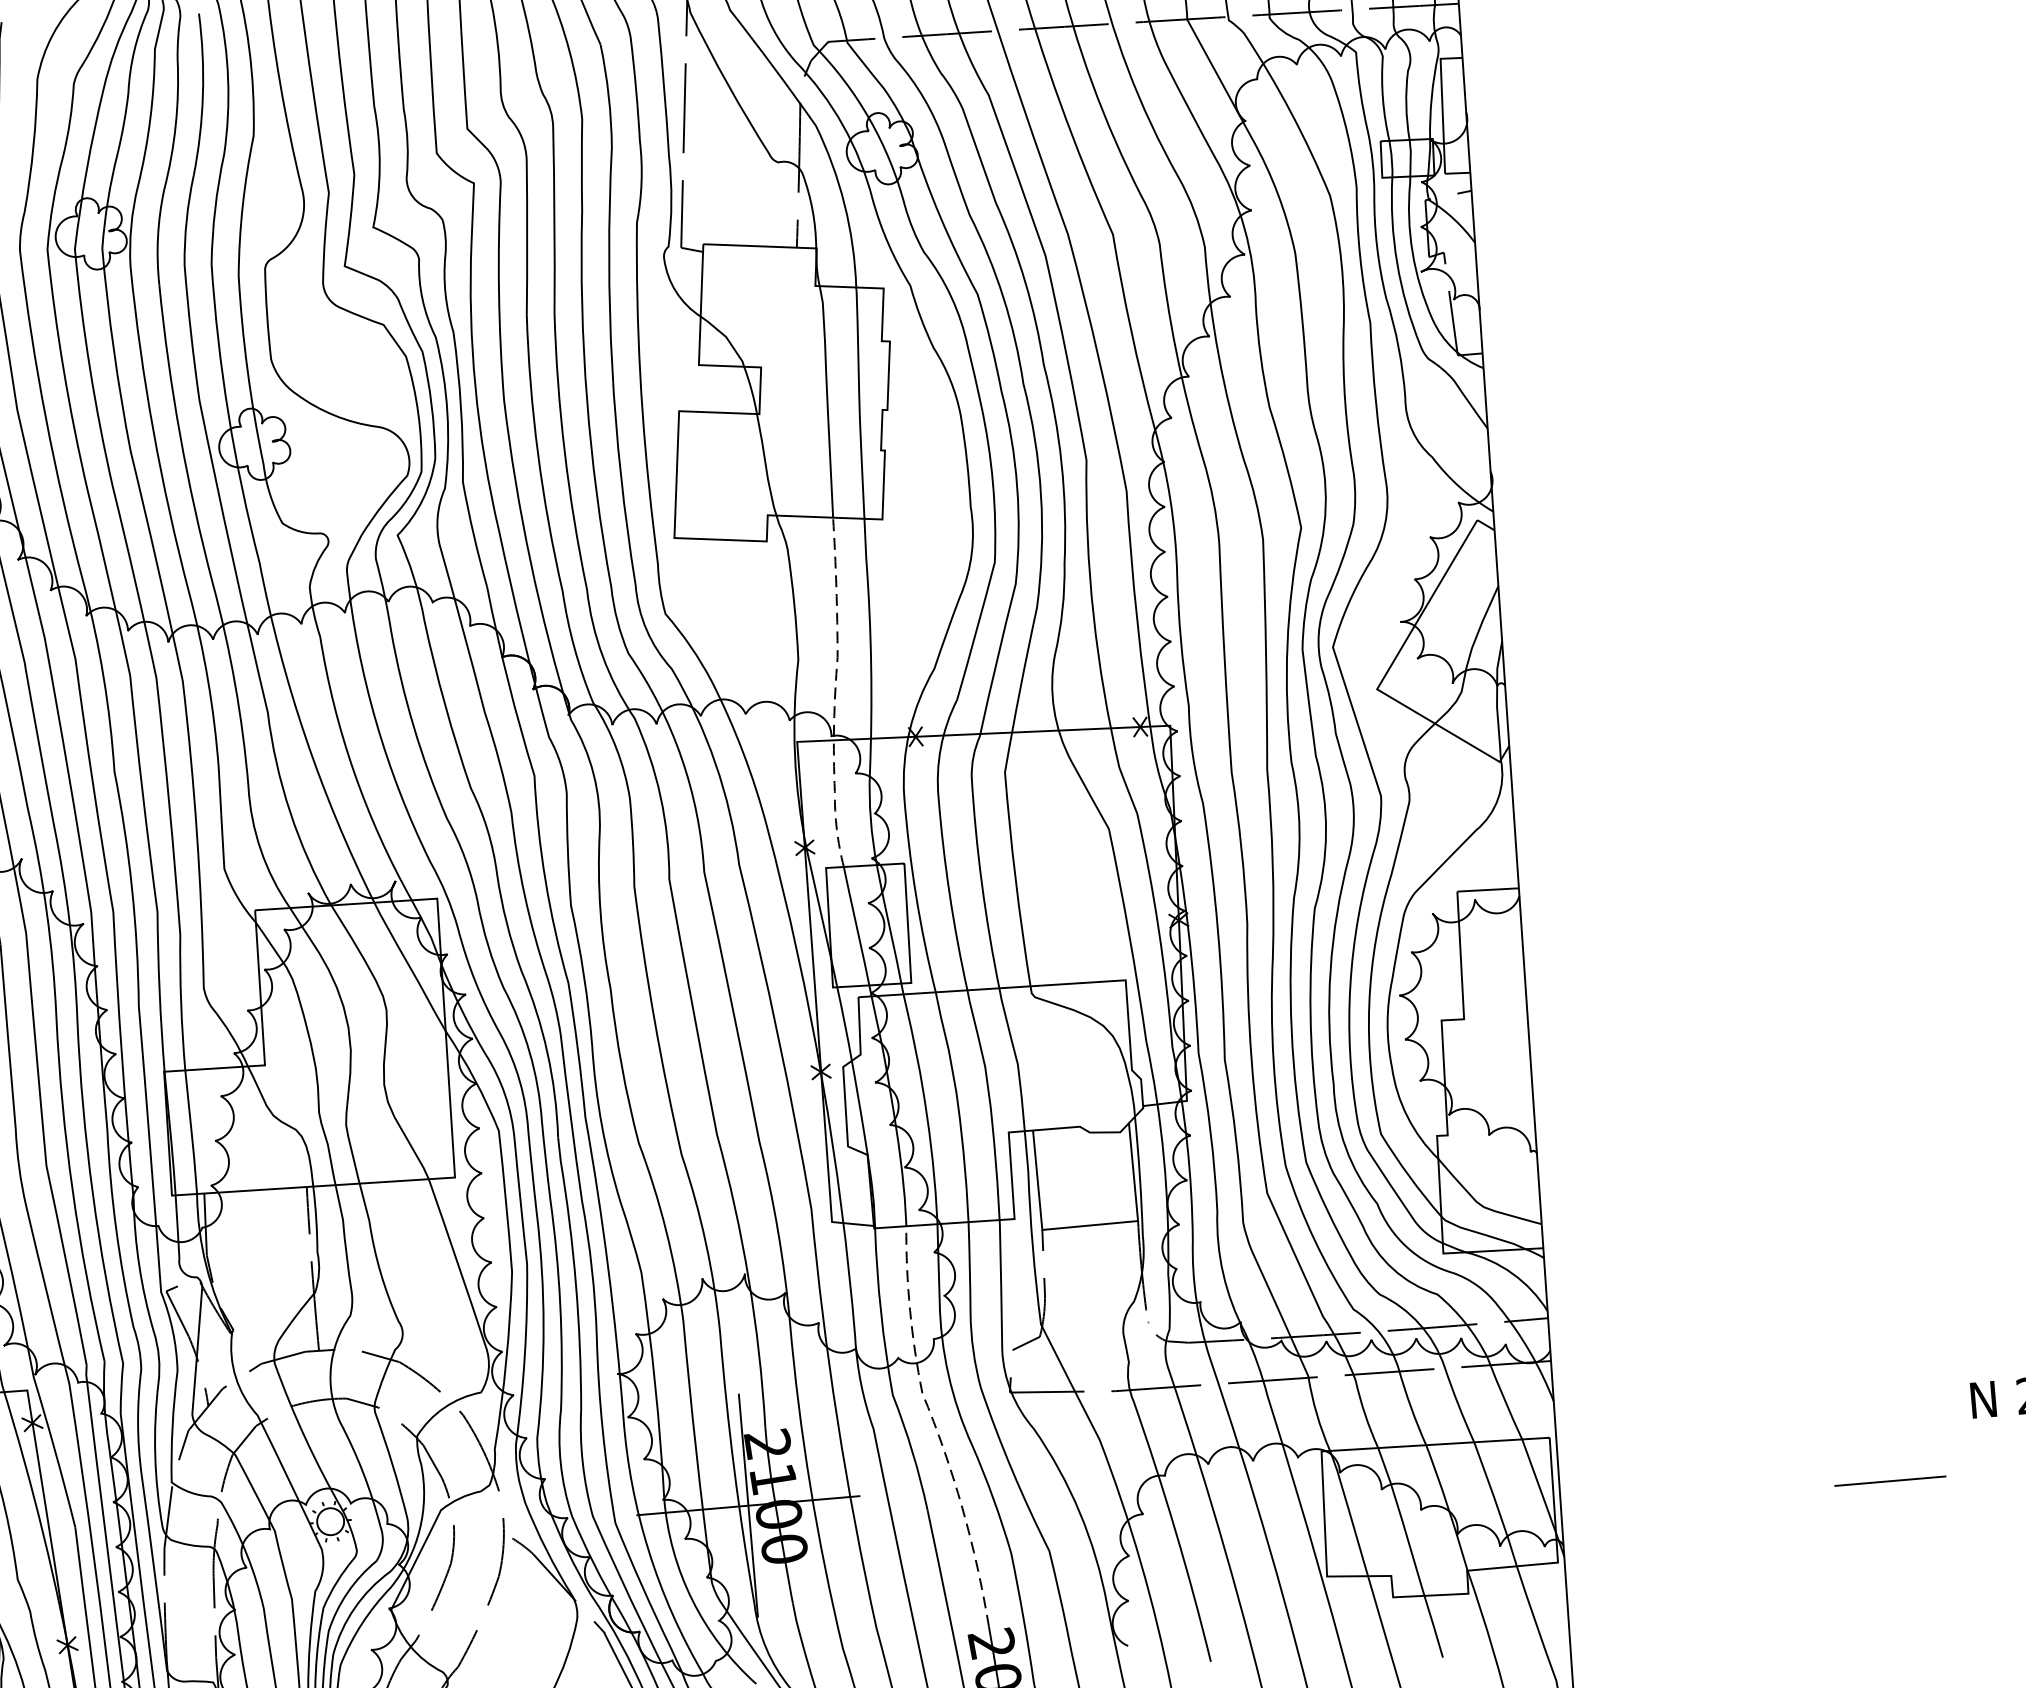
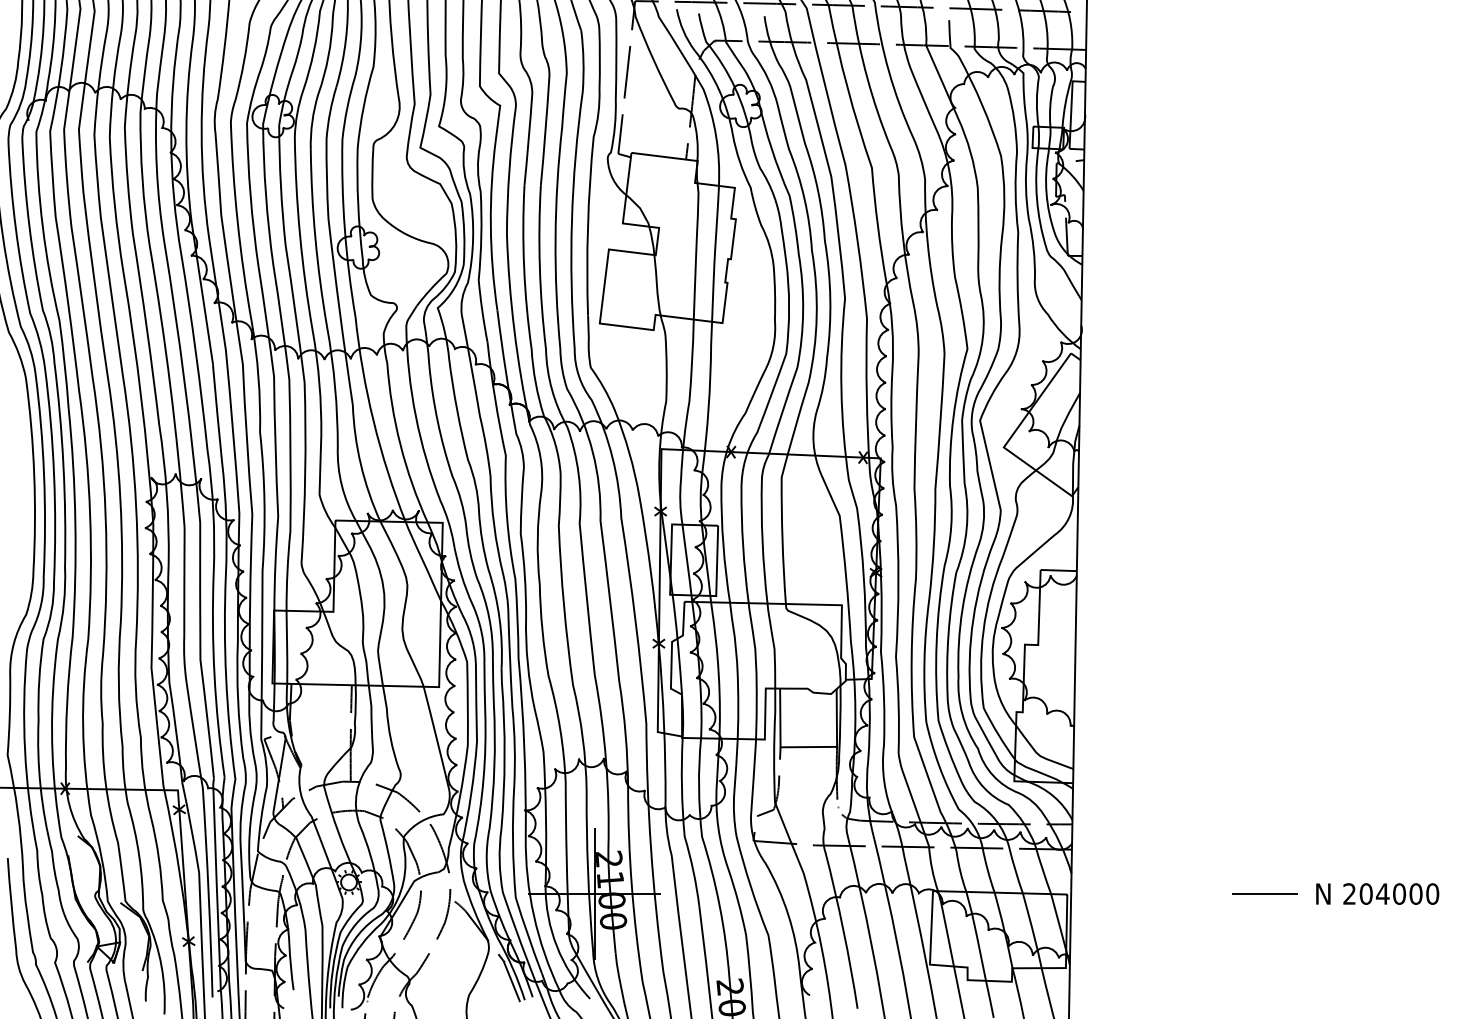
line: (835, 694) -> (686, 423), dashed -> solid
line: (936, 1427) -> (708, 857), dashed -> solid
line: (1889, 1480) -> (1264, 893), moved

